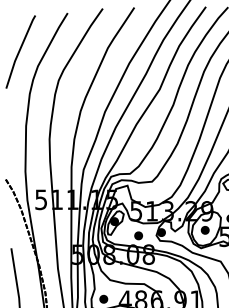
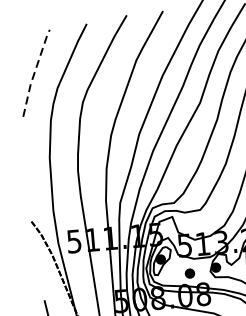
line: (19, 50) -> (34, 71), solid -> dashed

